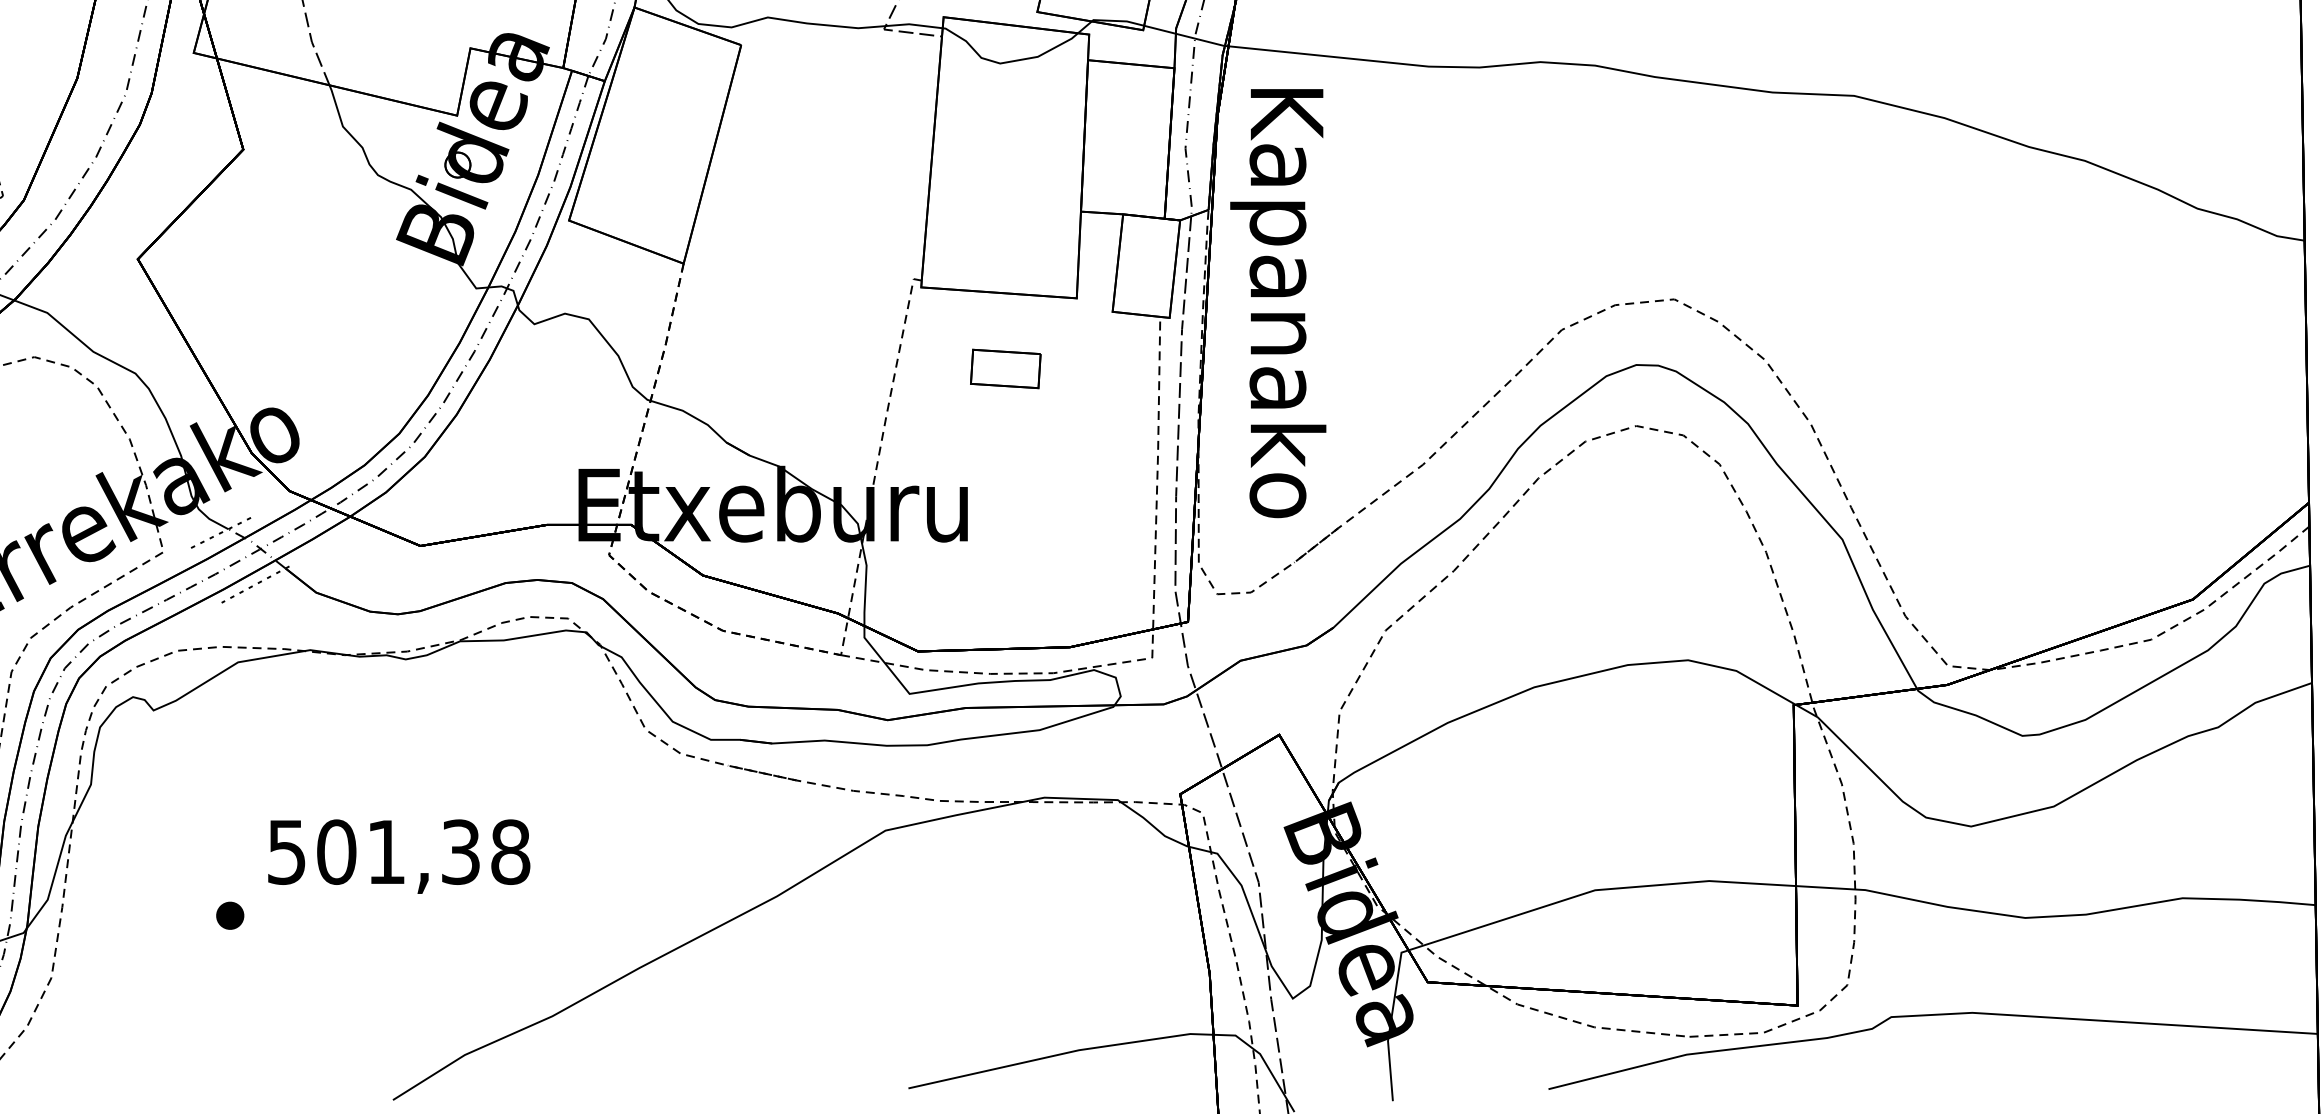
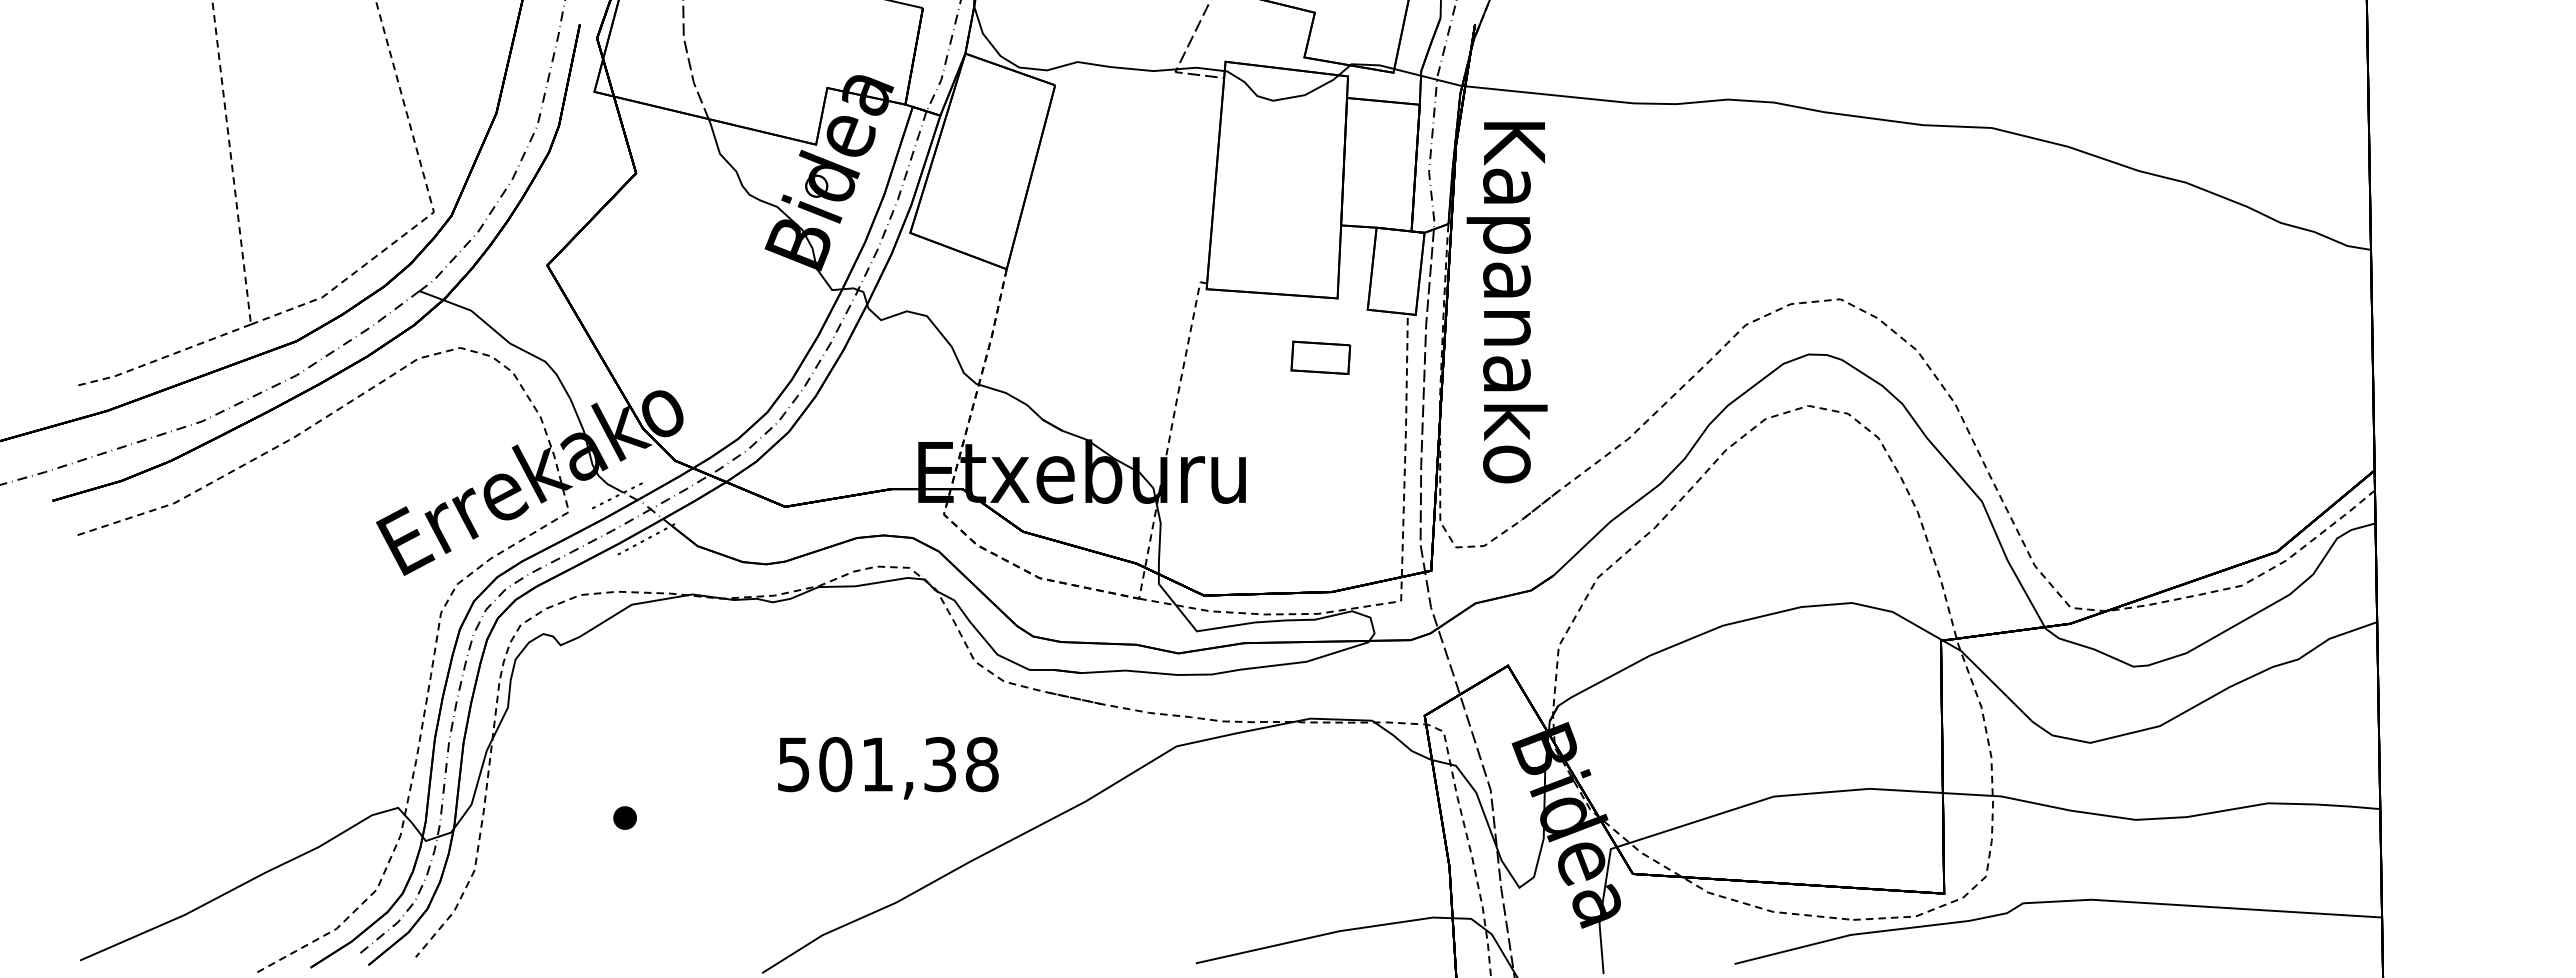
part: (1005, 368) -> (1320, 357), moved
text: (399, 856) -> (888, 768), moved

